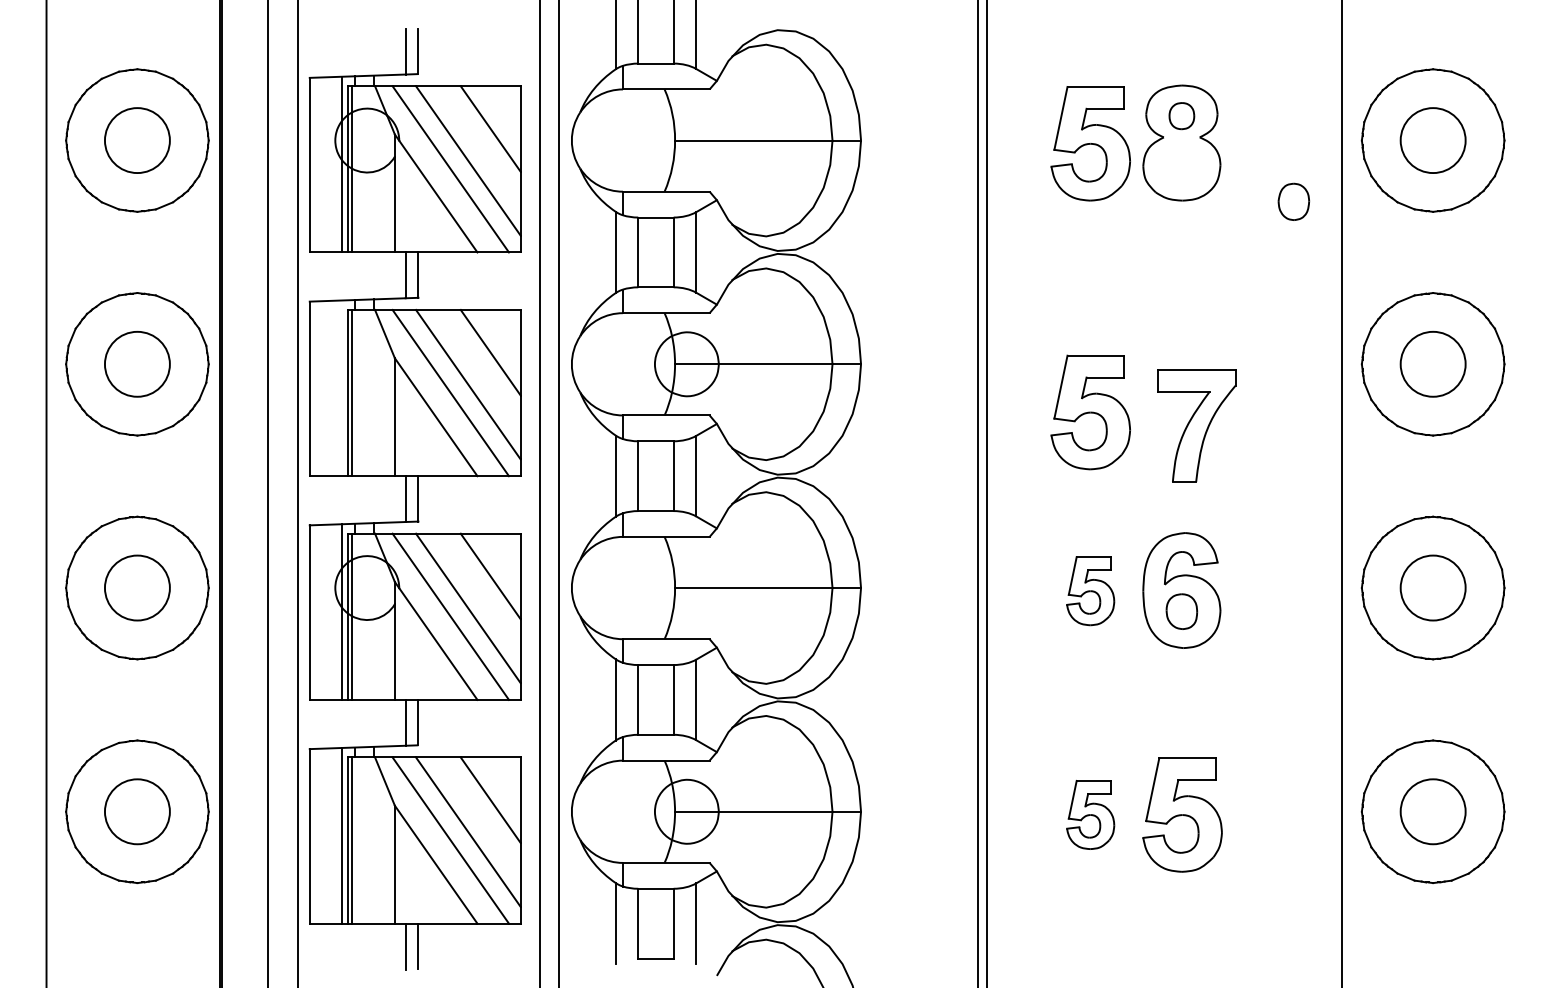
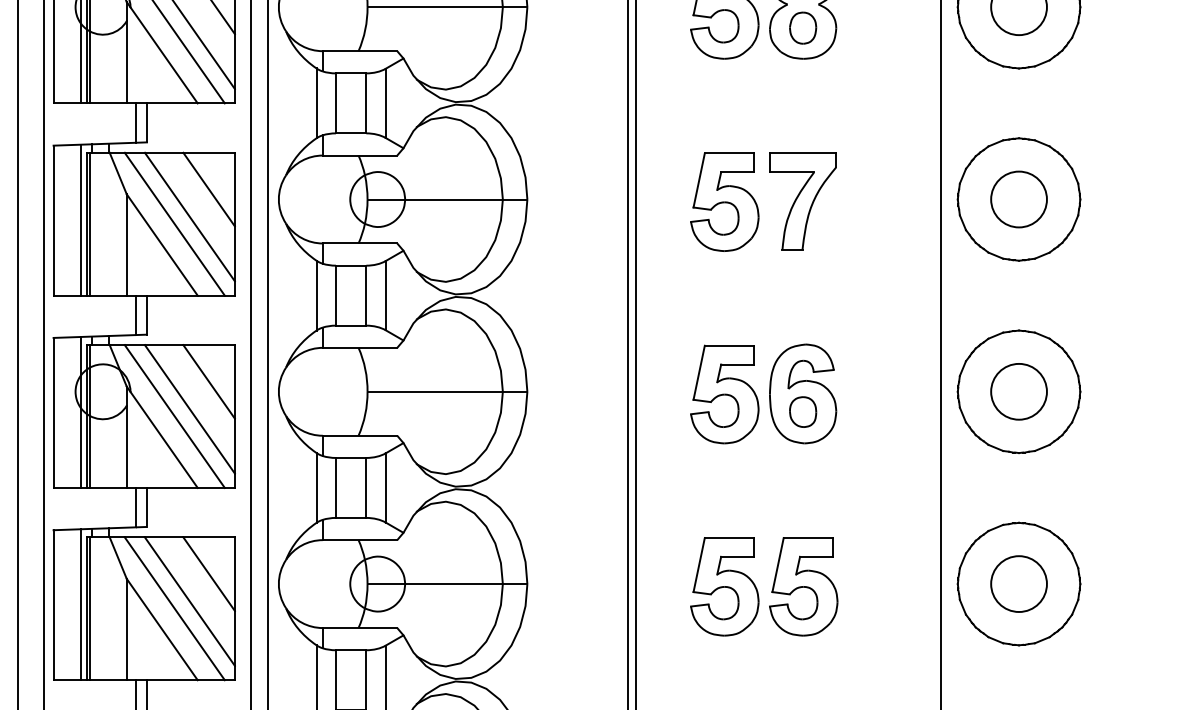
part: (1293, 201) -> (802, 27), moved
line: (341, 388) -> (80, 220), added
part: (1090, 412) -> (724, 202), moved
part: (1196, 425) -> (802, 201), moved
part: (1090, 590) -> (724, 393), size x1.67
part: (1090, 814) -> (724, 586), size x1.67

